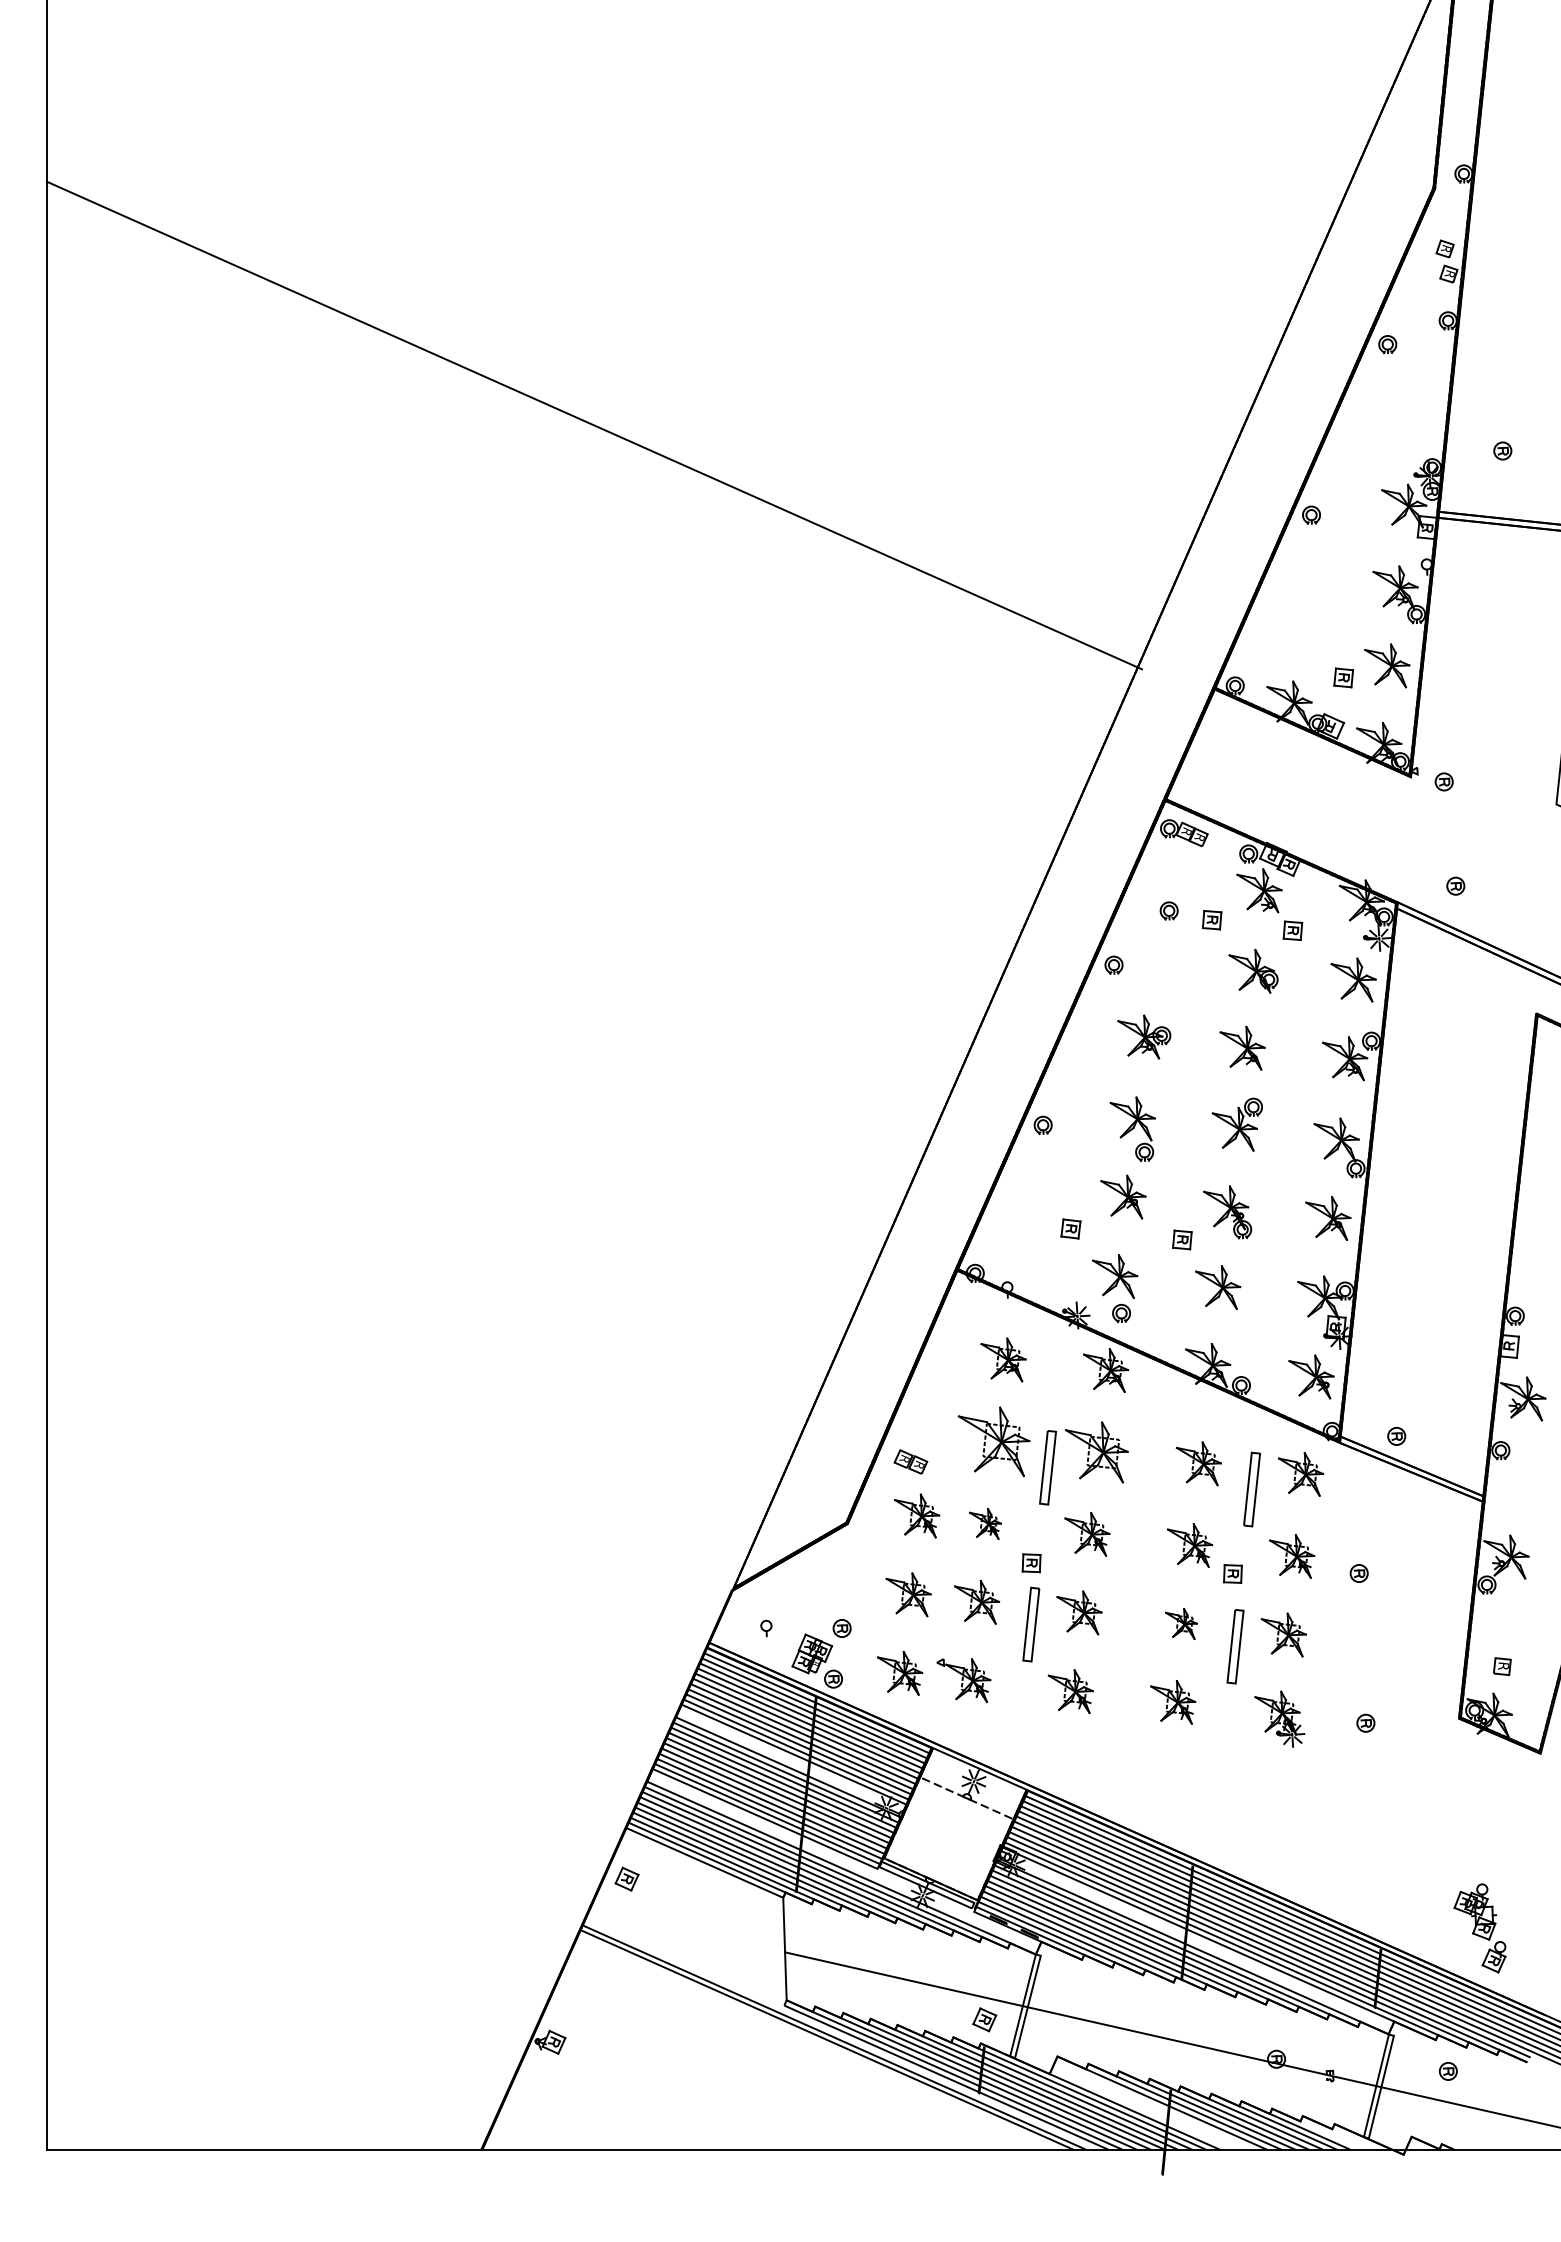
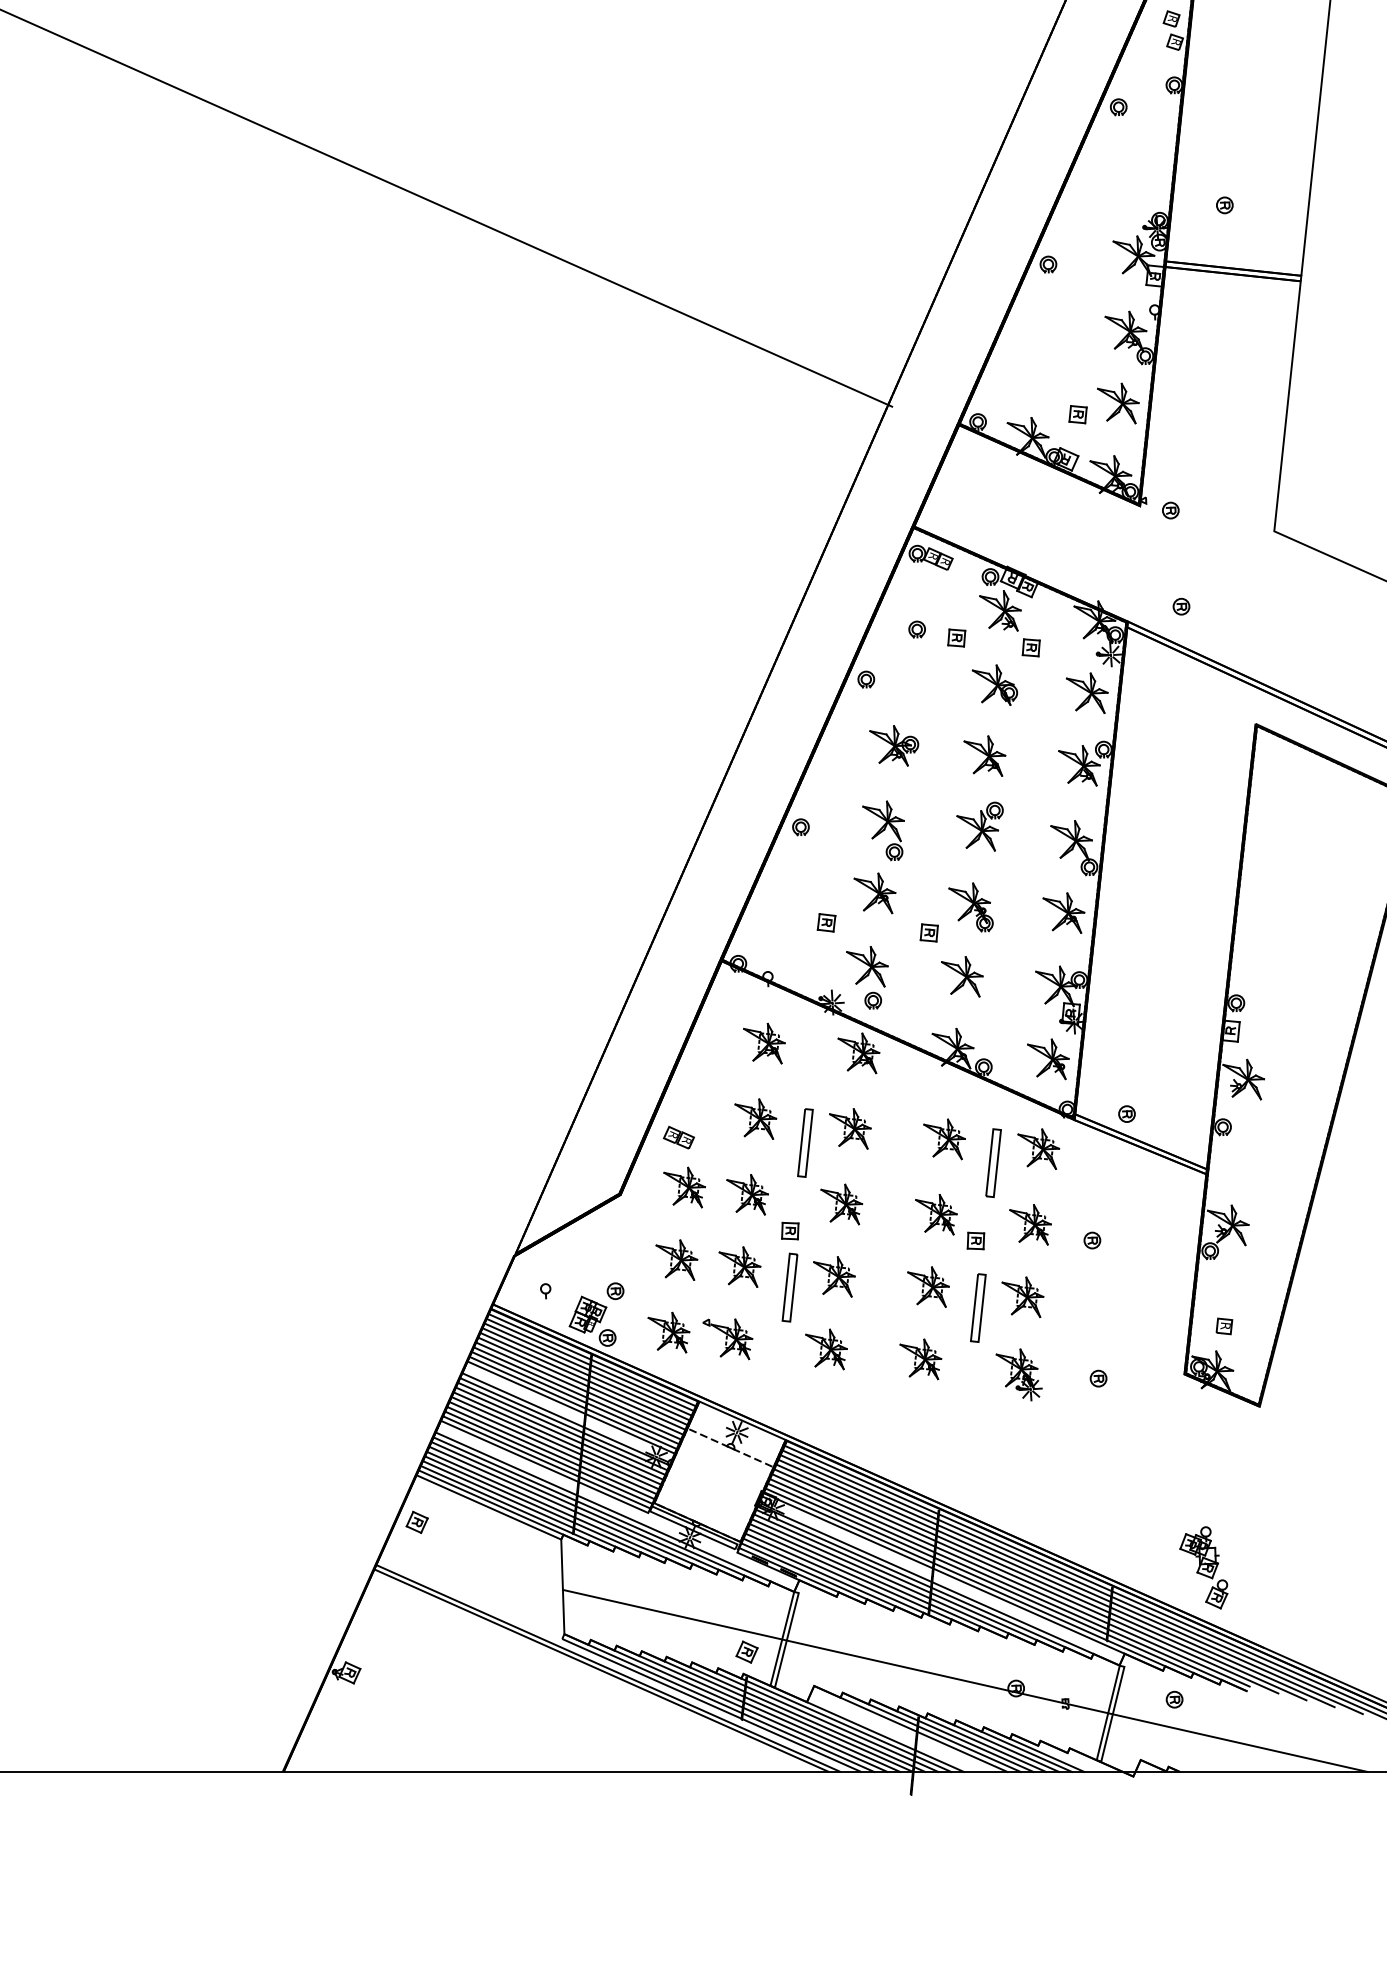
part: (994, 1441) -> (756, 1118), size x0.62
part: (1096, 1452) -> (850, 1128), size x0.71
part: (985, 1523) -> (747, 1194), size x1.43
part: (1181, 1623) -> (928, 1286), size x1.43

